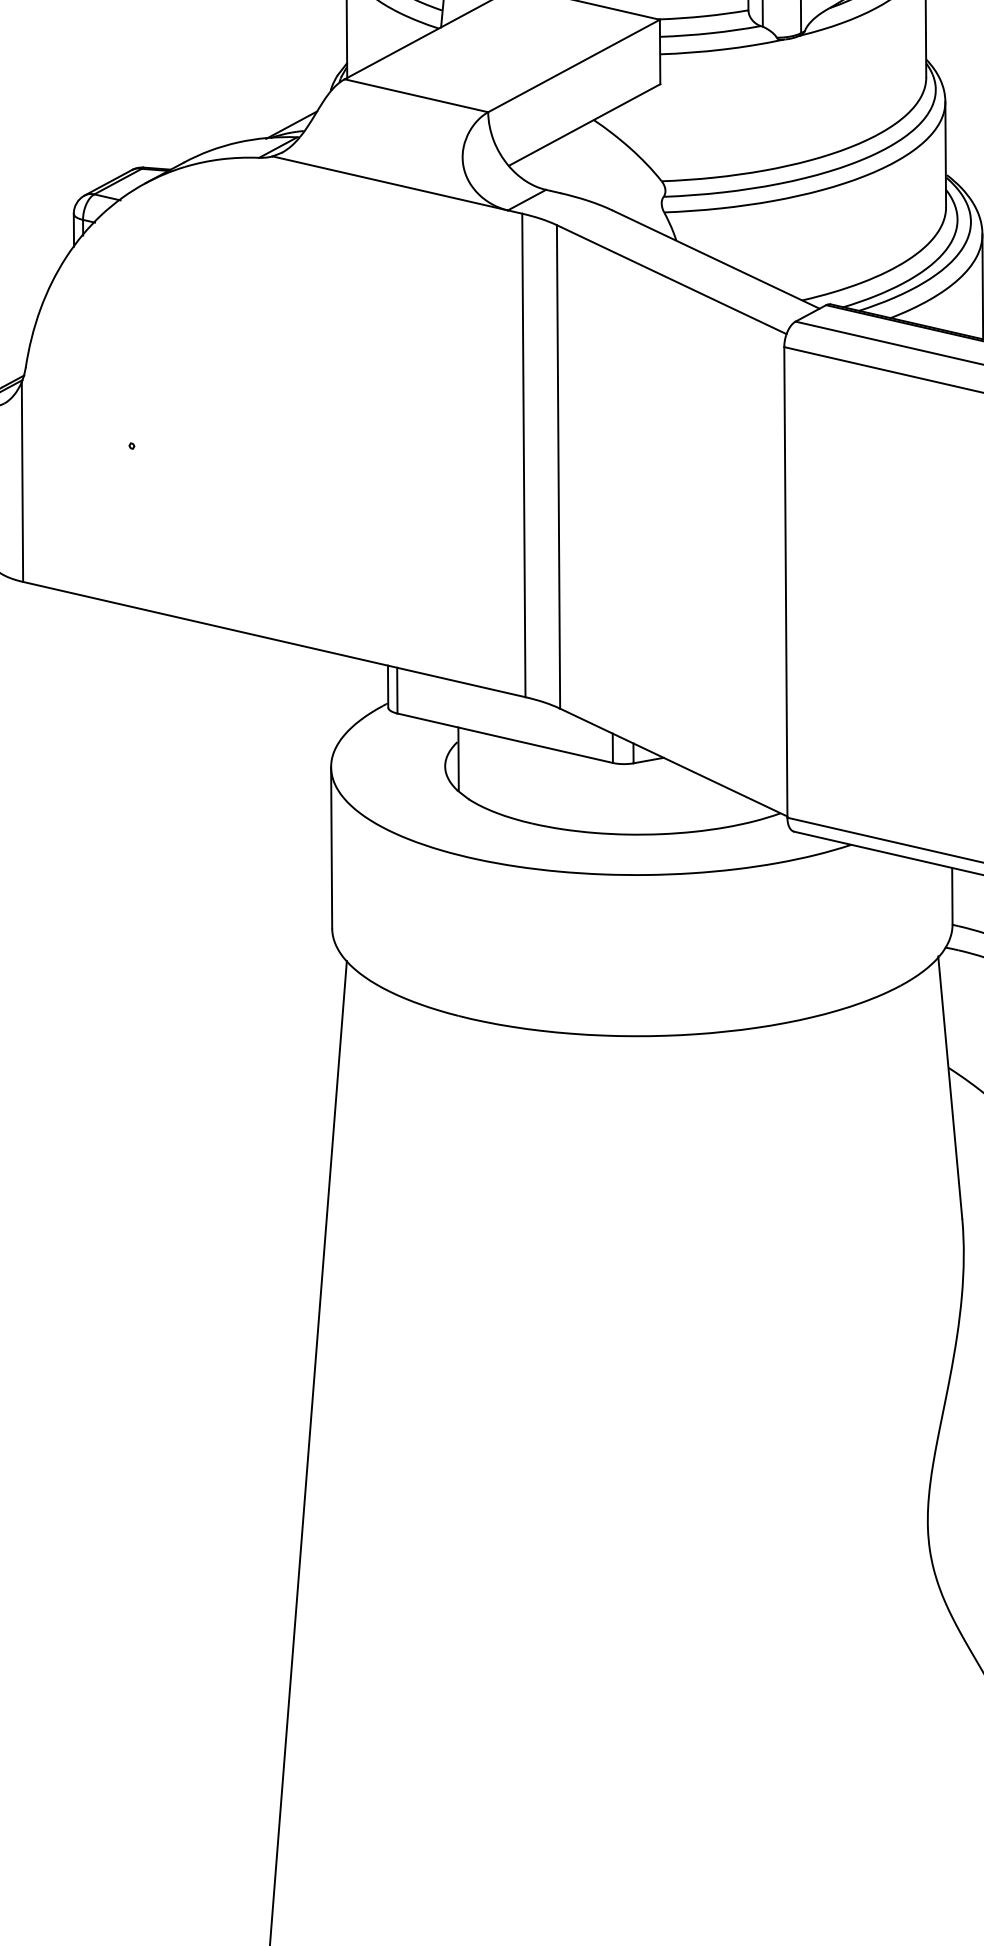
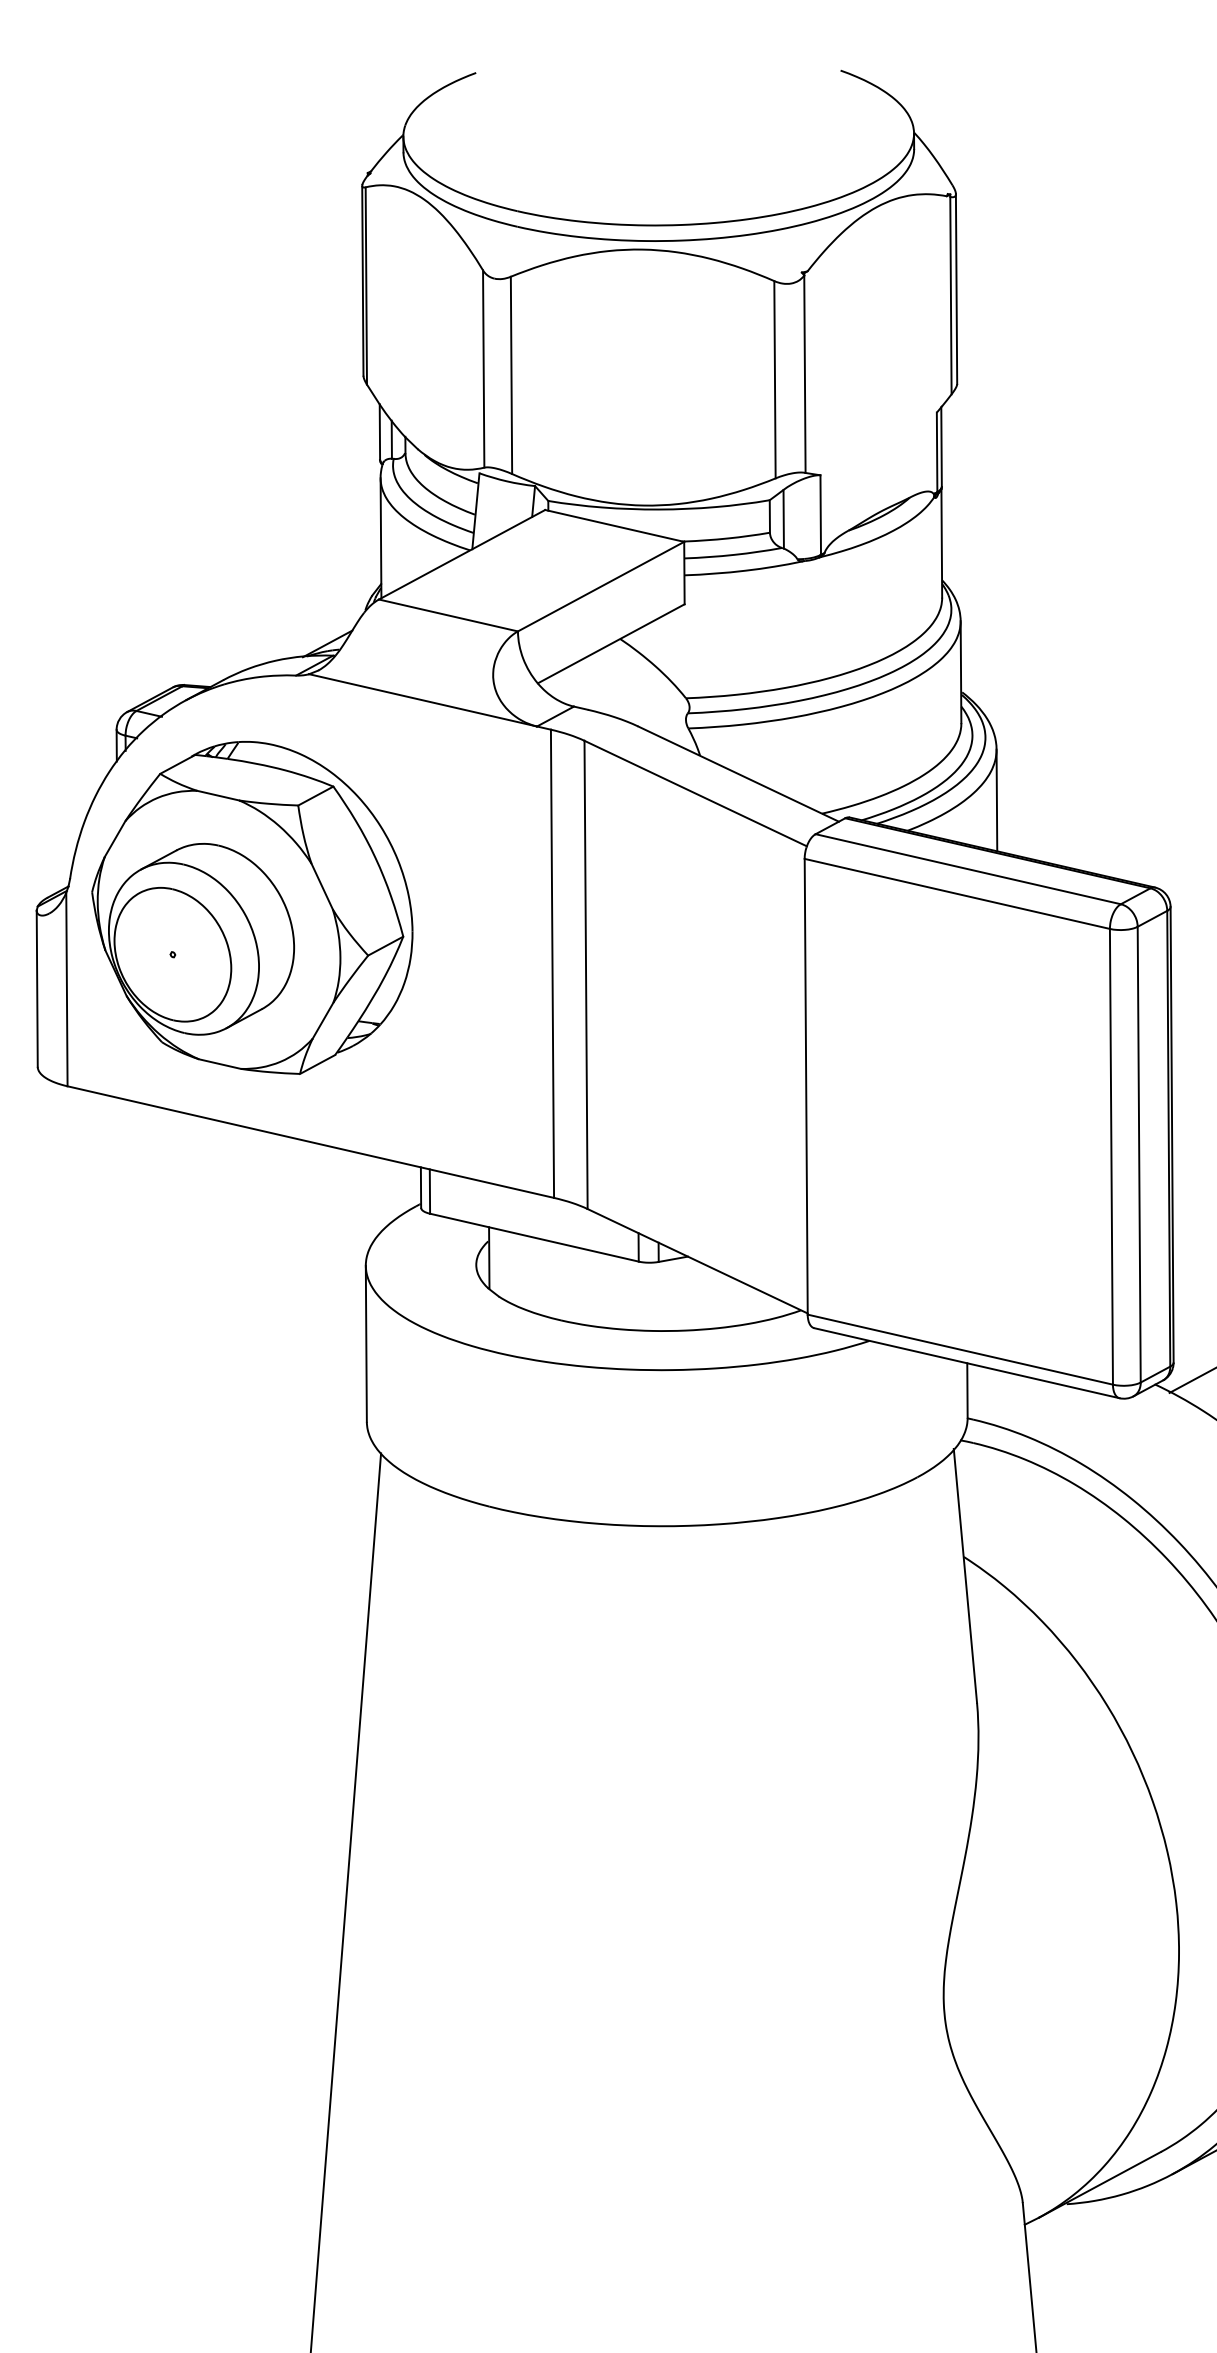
part: (214, 397) -> (252, 907), added

